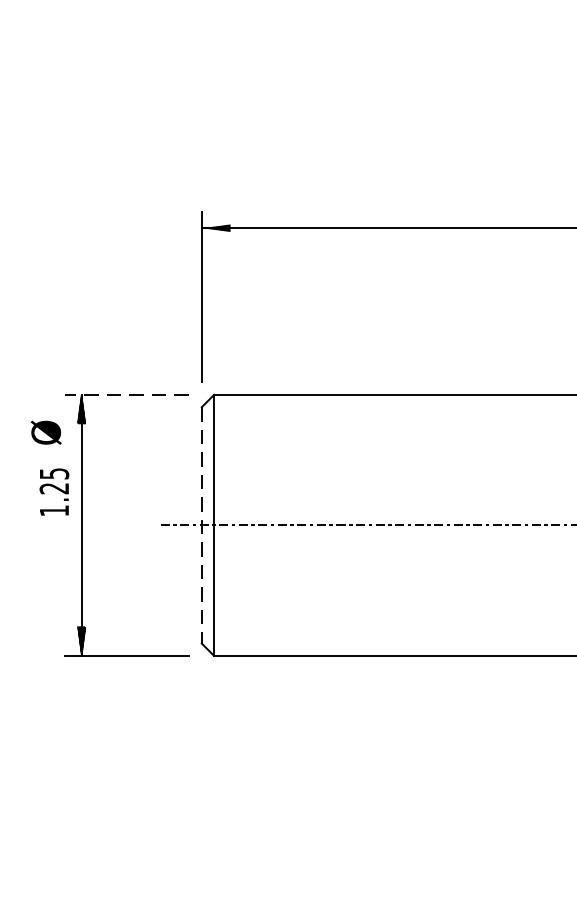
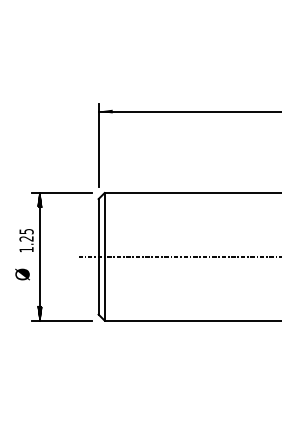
line: (125, 395) -> (61, 193), dashed -> solid
text: (46, 432) -> (22, 274), moved
line: (201, 524) -> (98, 256), dashed -> solid

